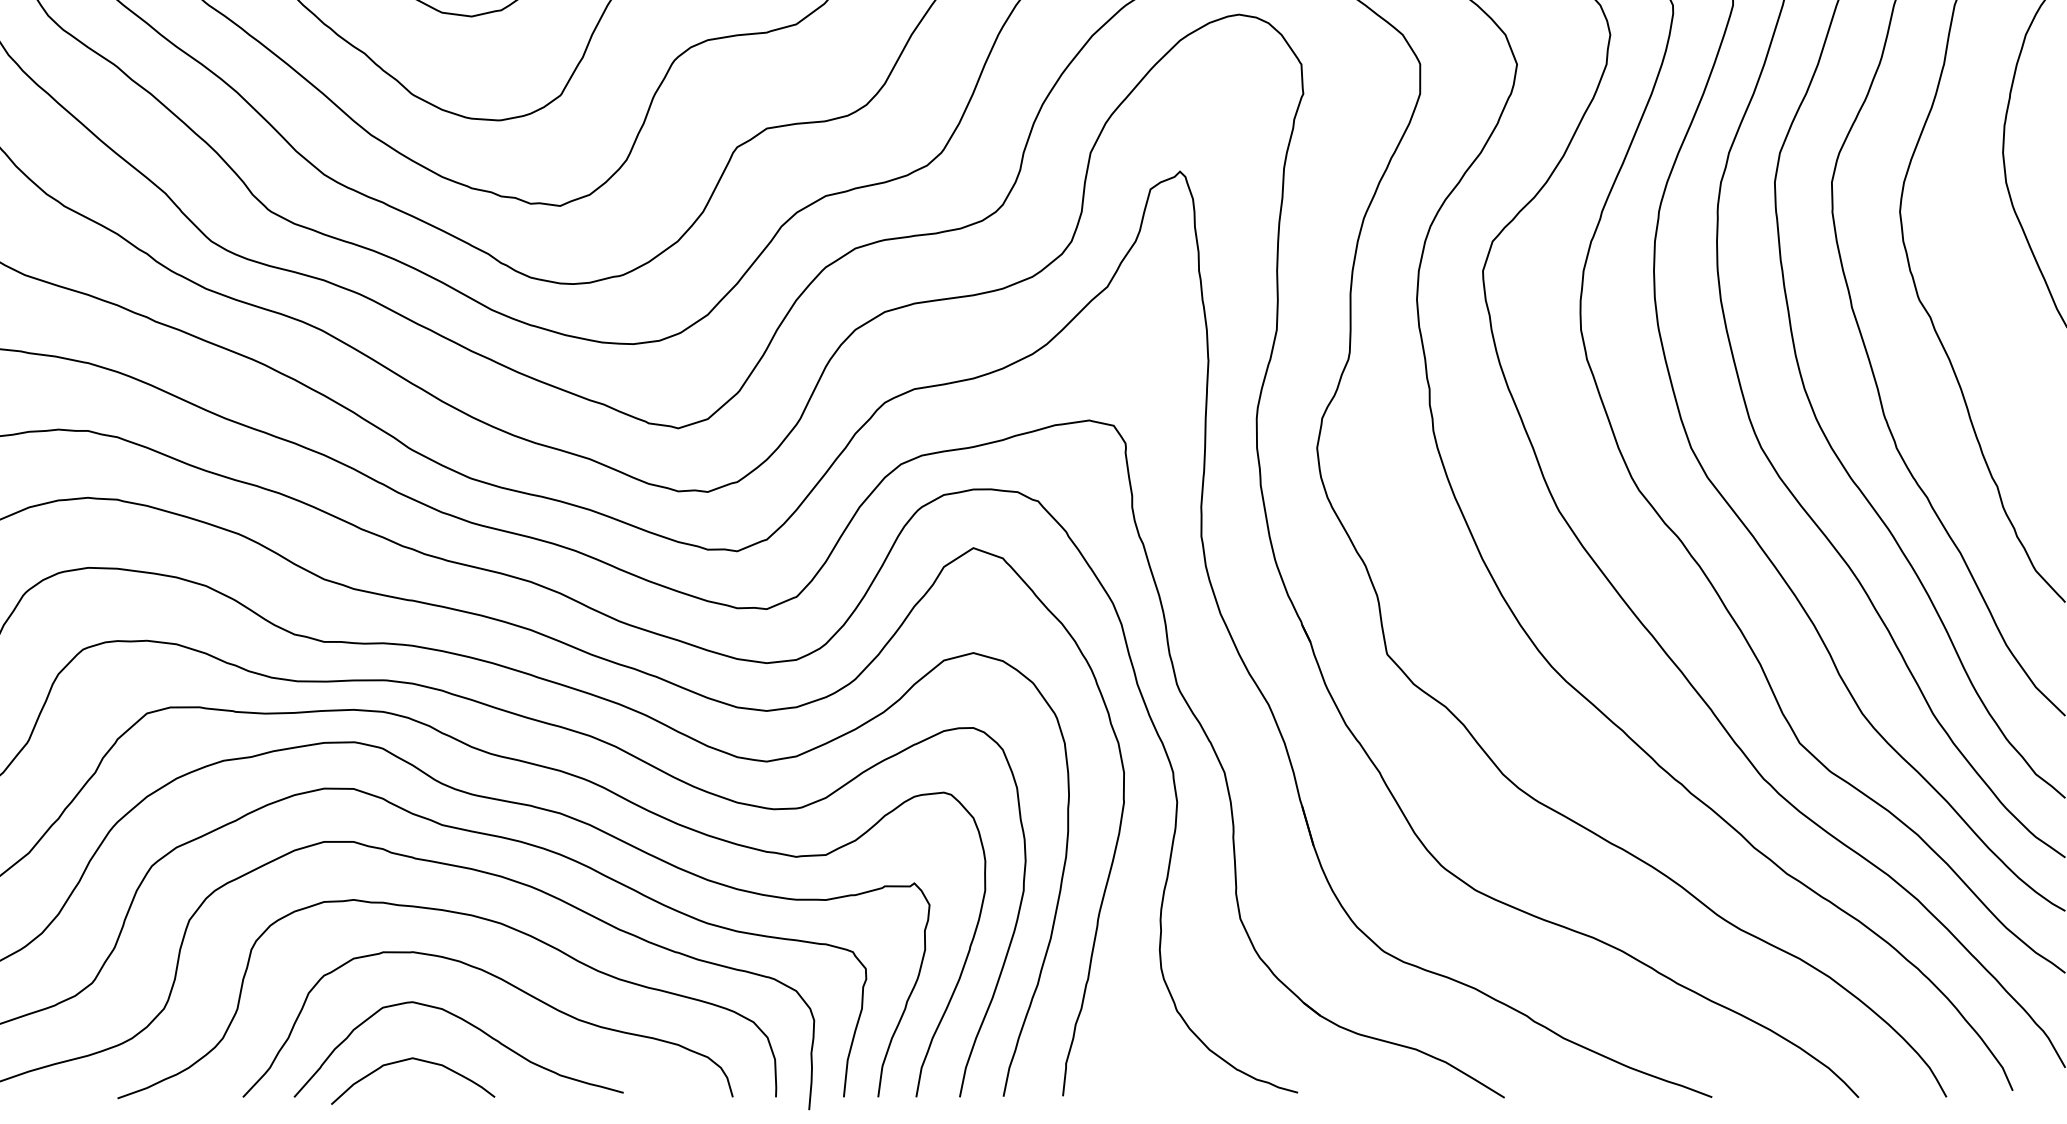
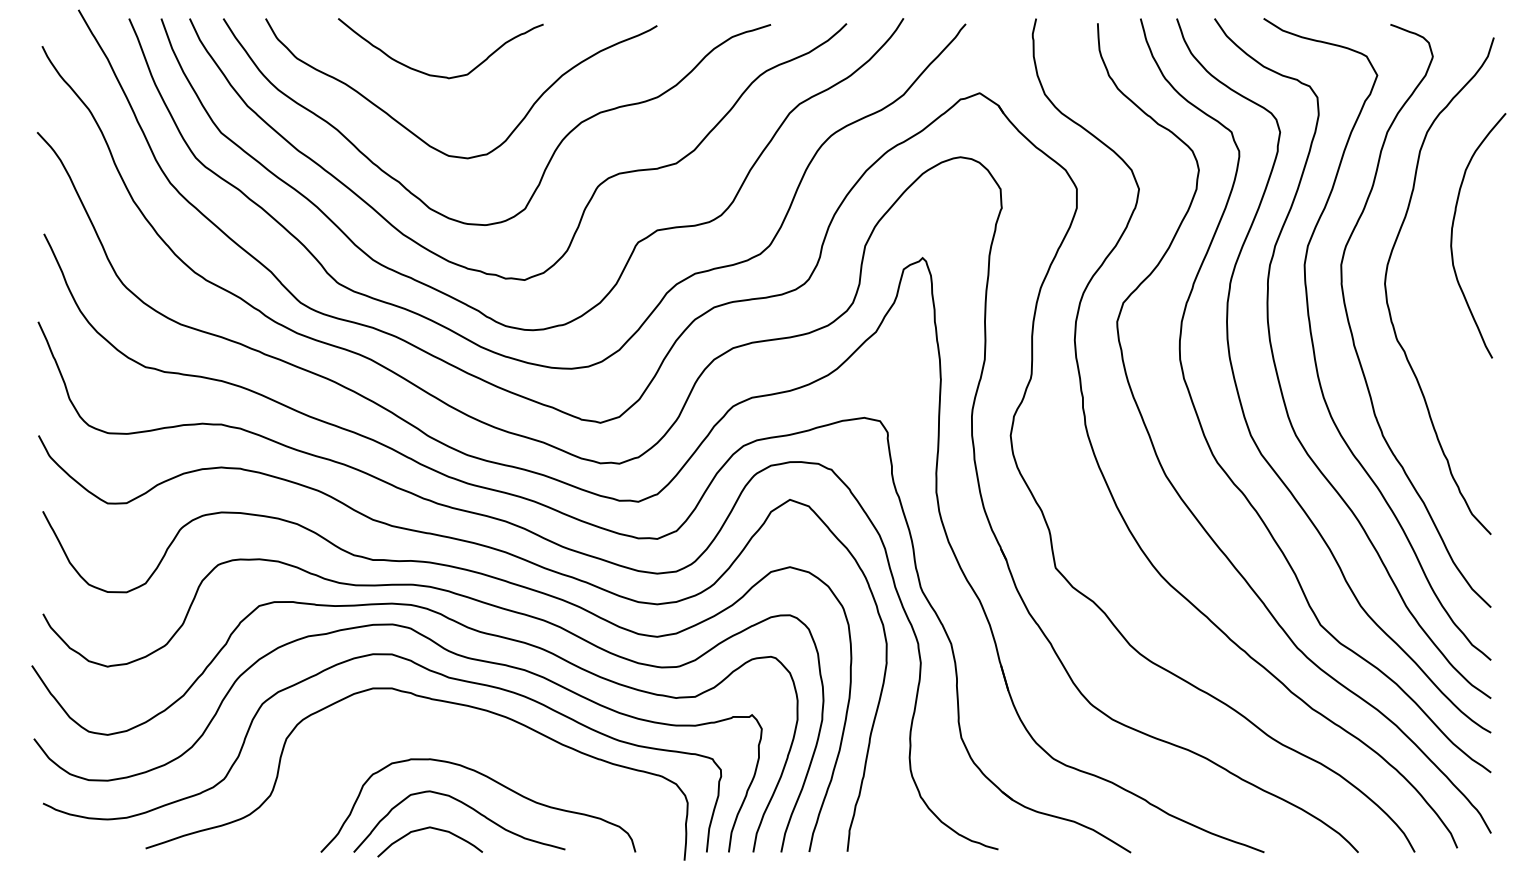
curve: (460, 915) -> (460, 735), removed

